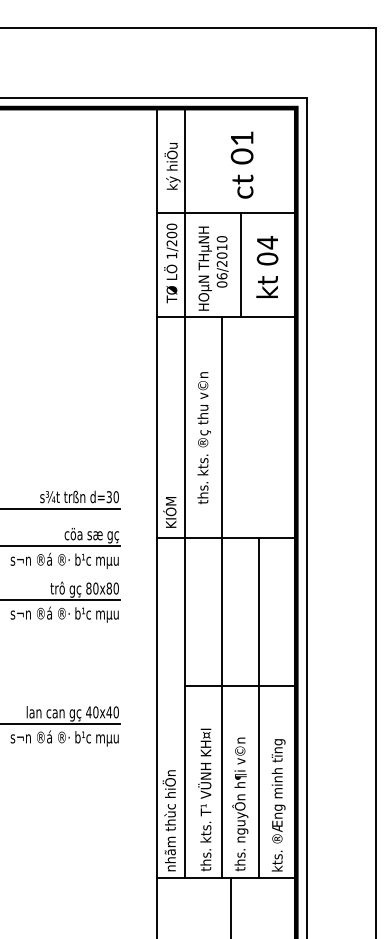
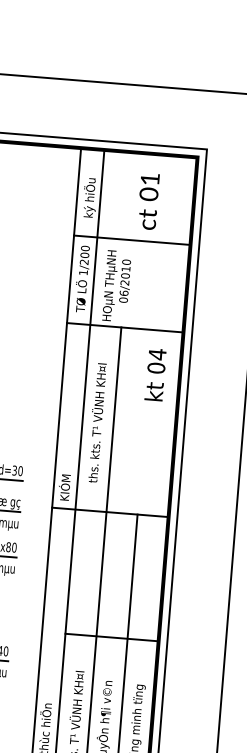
line: (240, 264) -> (140, 284), removed
text: (267, 266) -> (155, 374), moved
text: (202, 405) -> (98, 400), ths. kts. ®ç thu v©n -> ths. kts. T¹ VÜNH KH¤I

